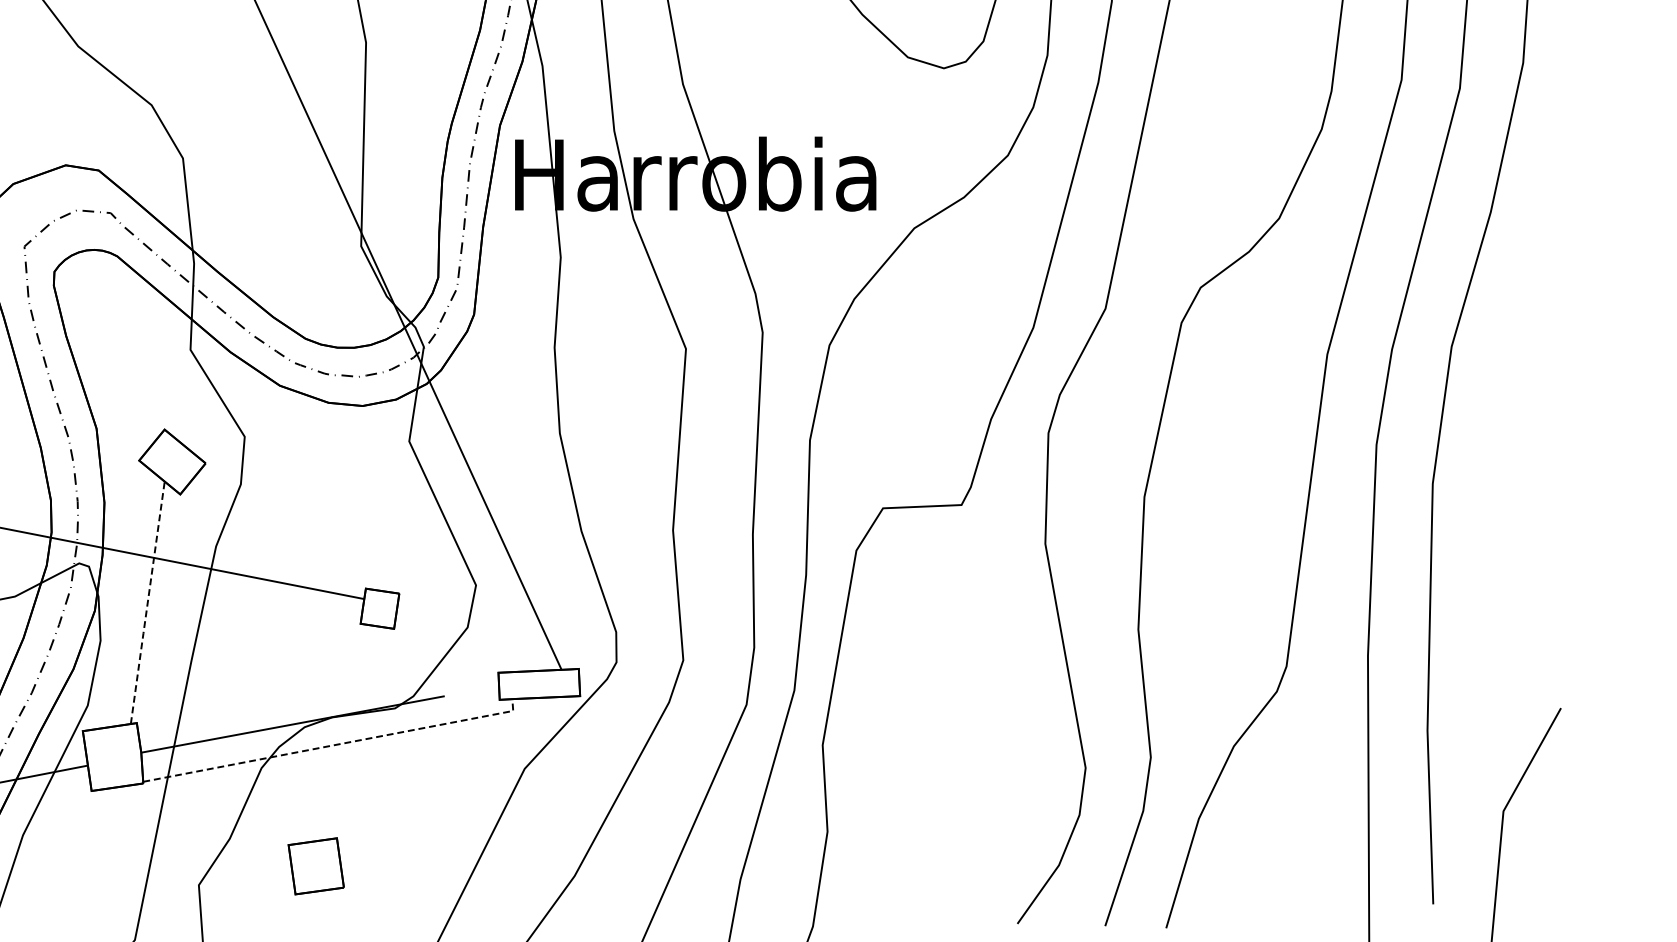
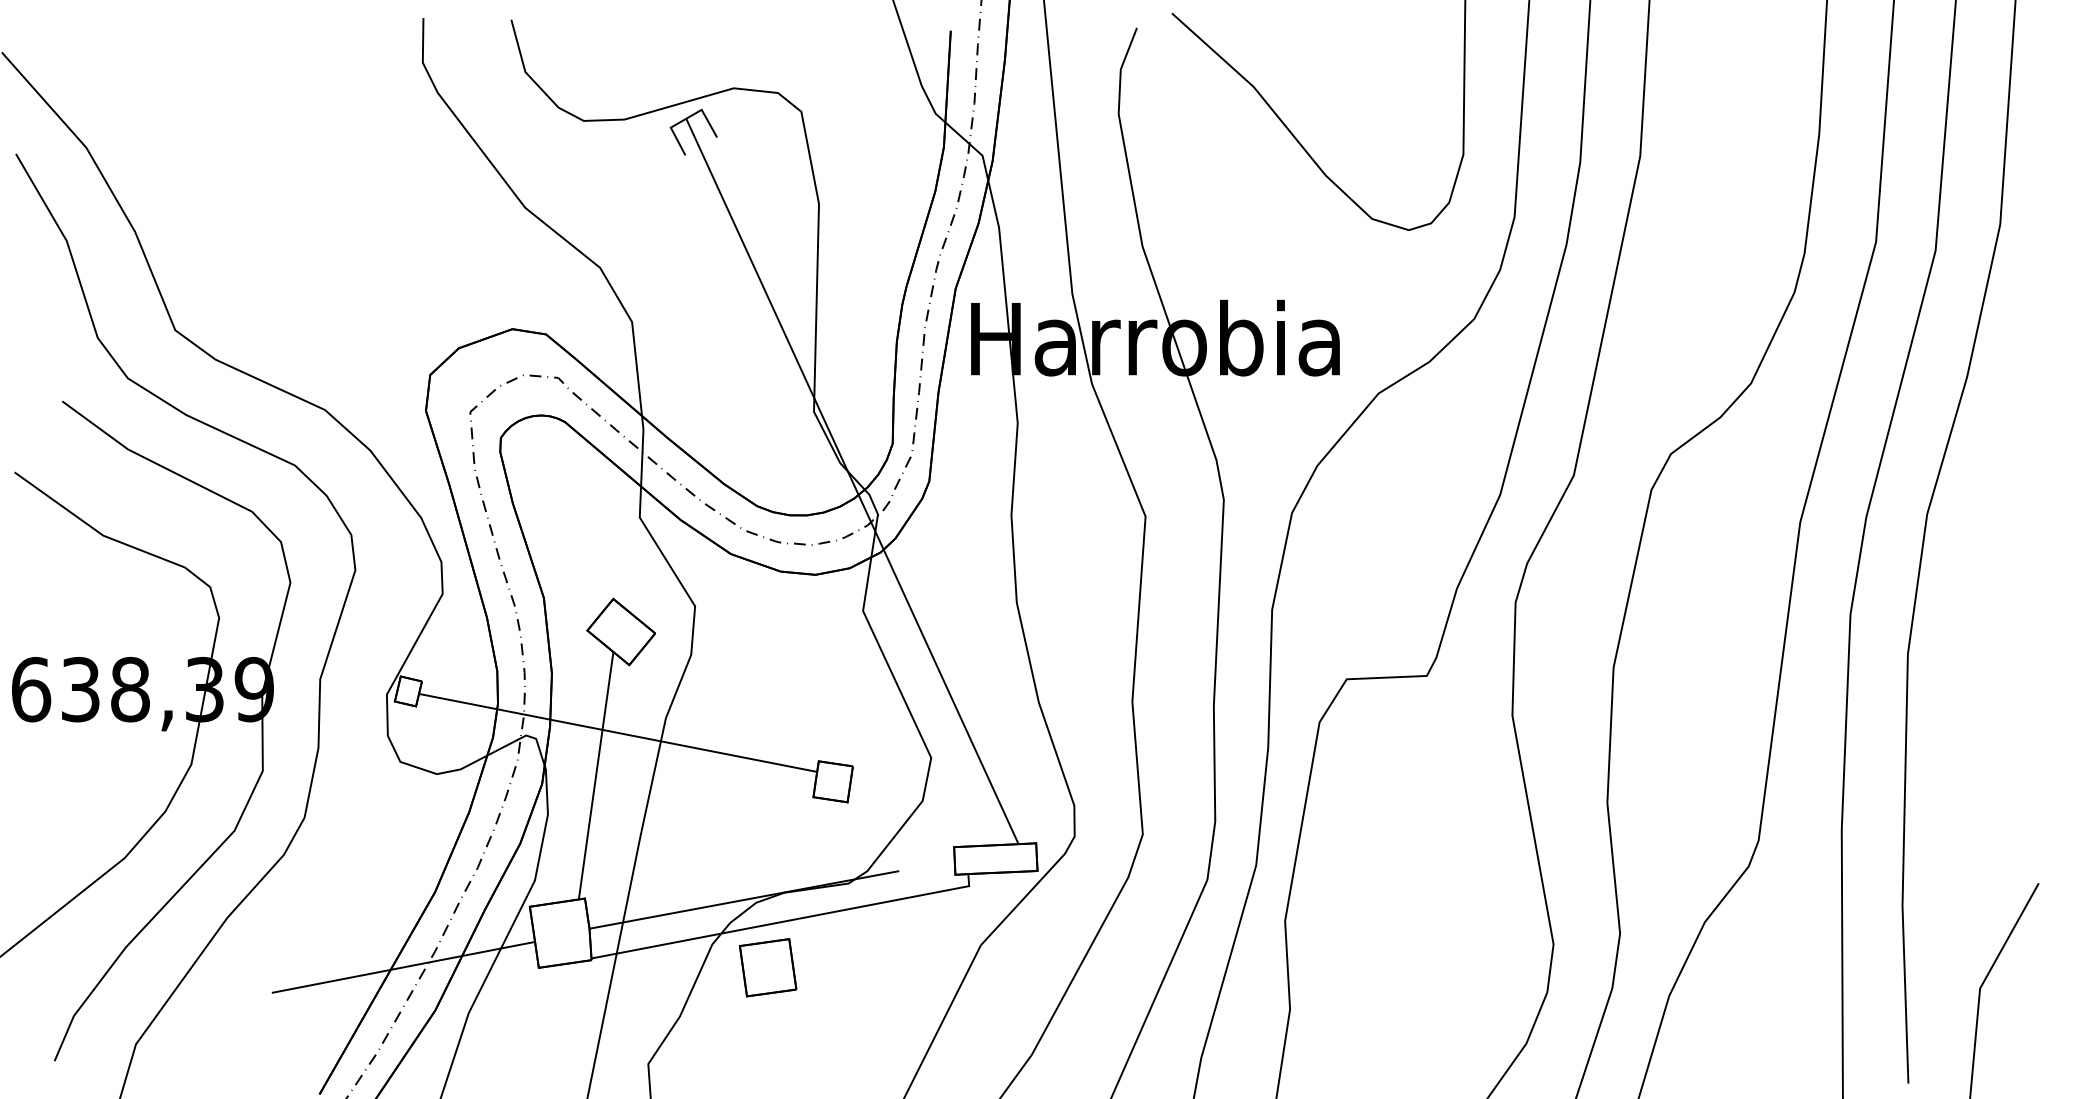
line: (148, 602) -> (596, 775), dashed -> solid
line: (335, 744) -> (787, 920), dashed -> solid
part: (316, 866) -> (768, 967), moved

